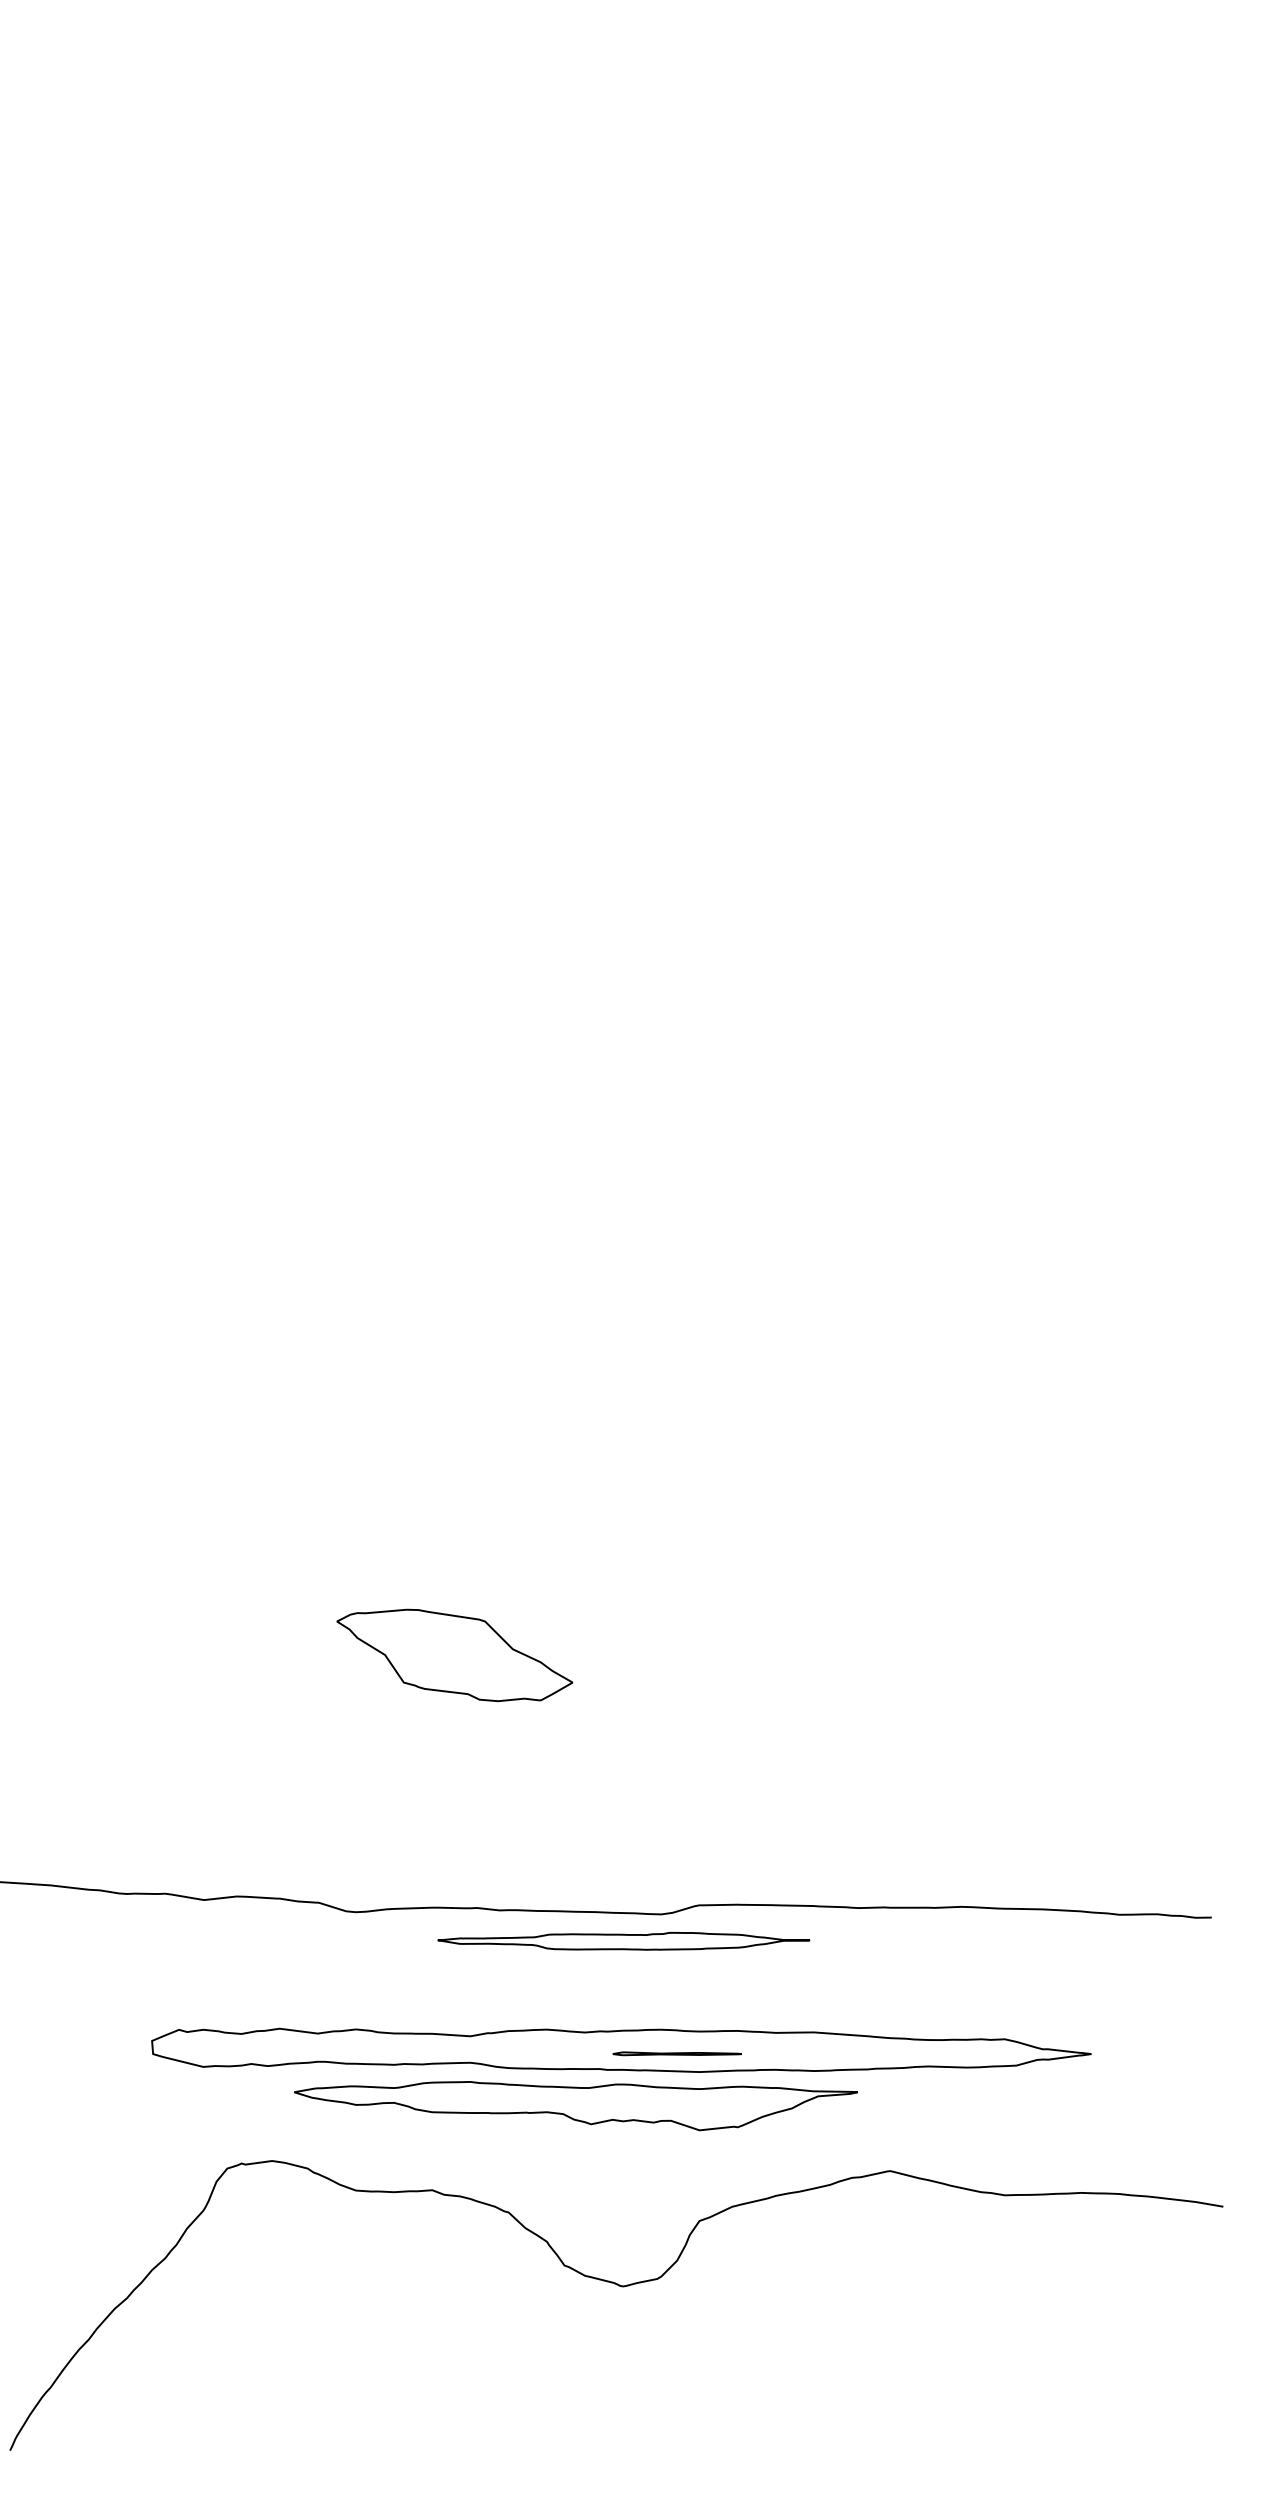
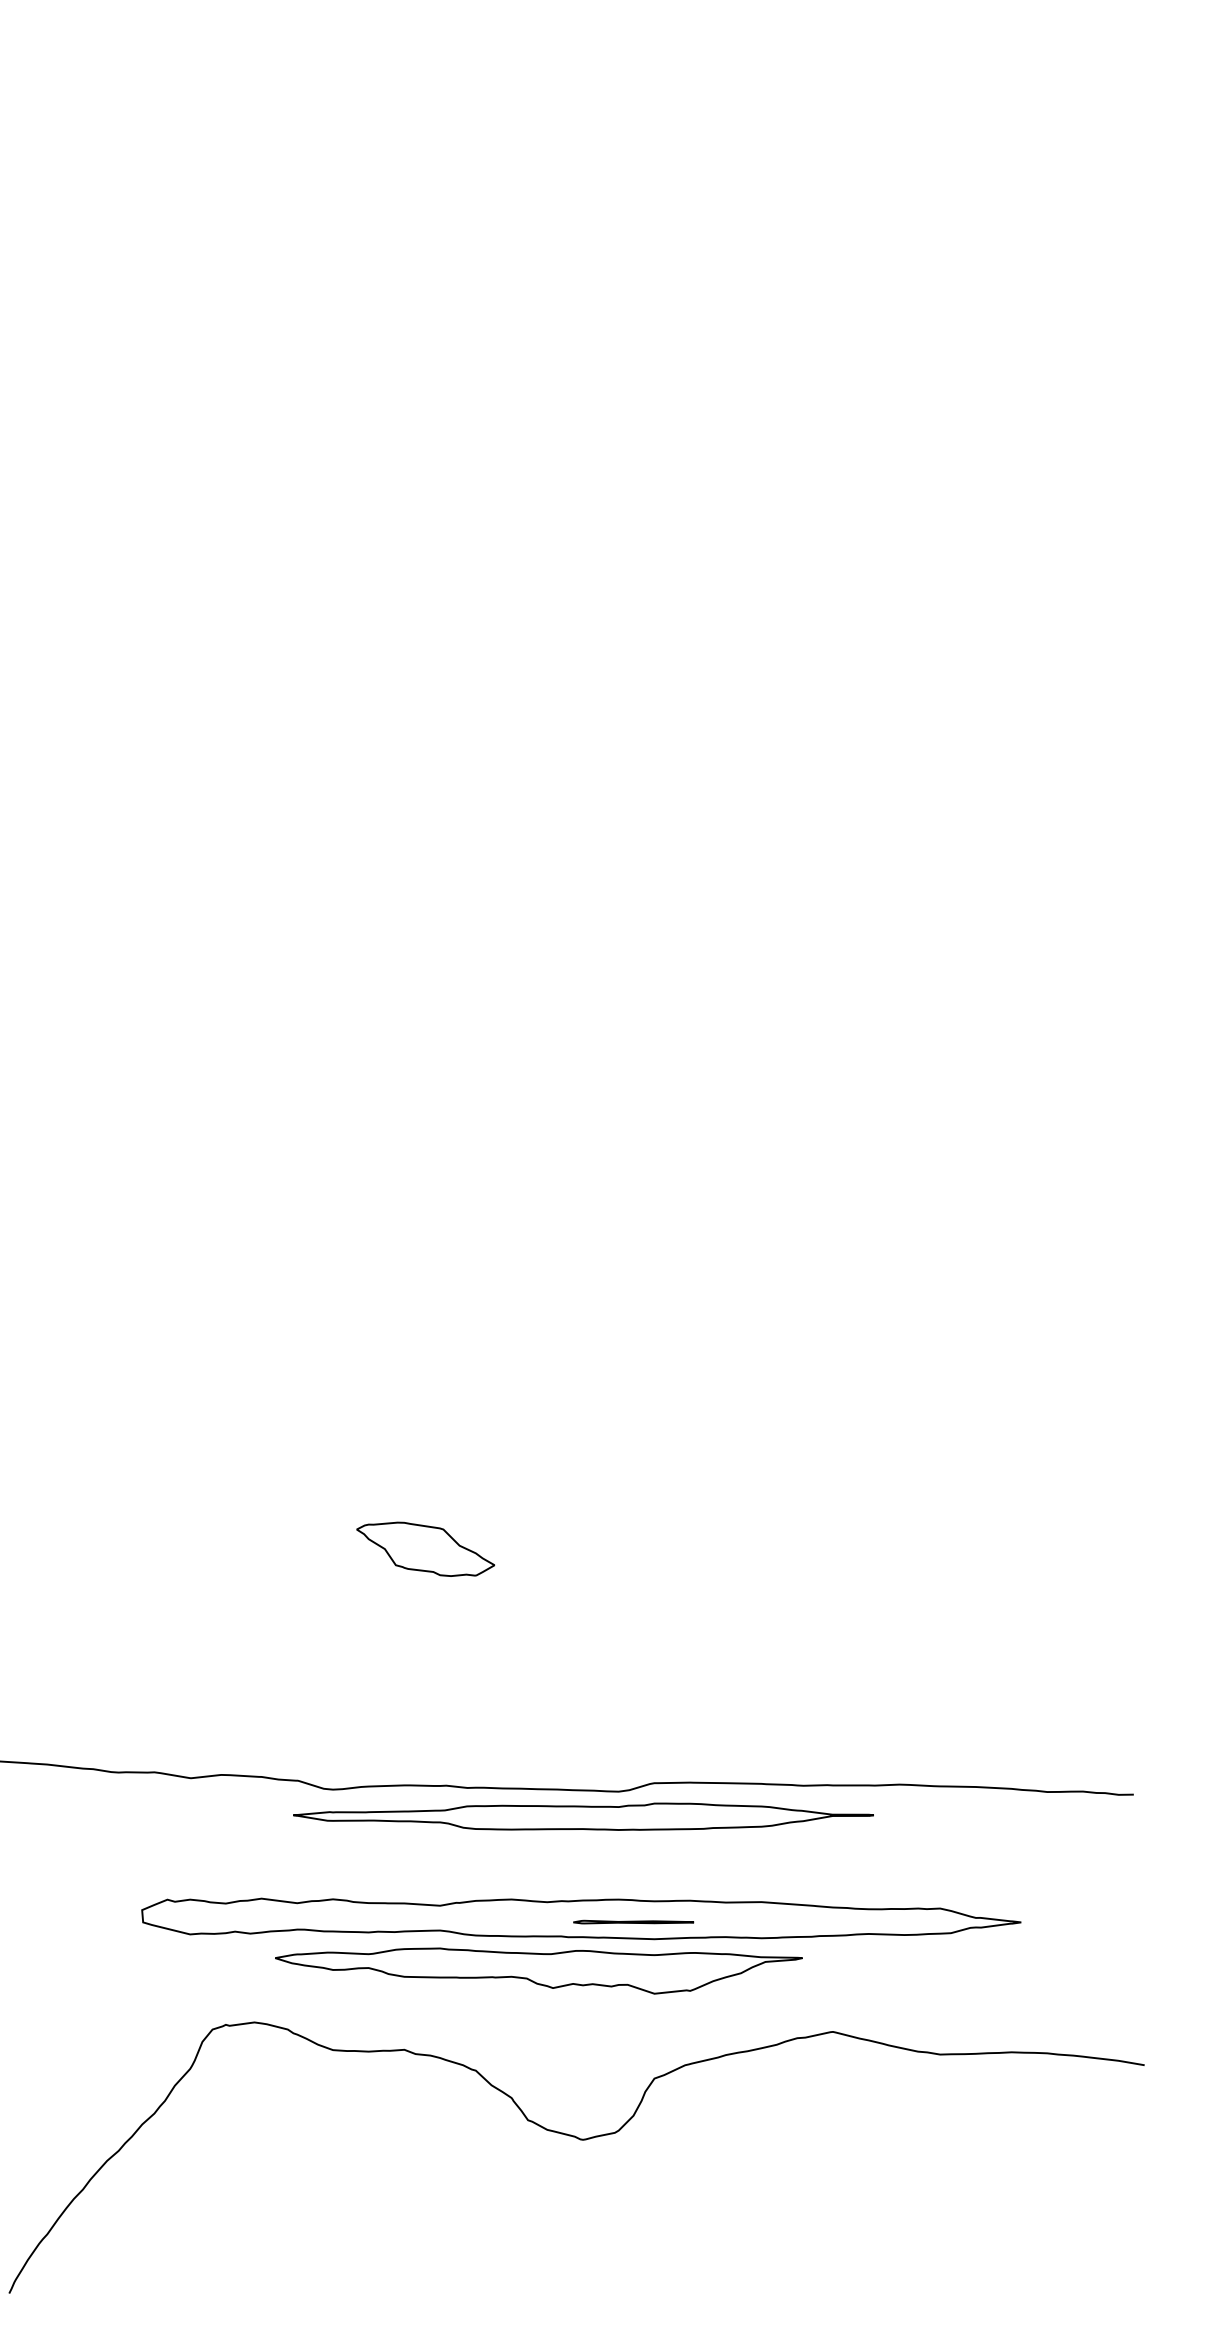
part: (455, 1655) -> (426, 1549), size x0.62
part: (623, 1941) -> (583, 1817), size x1.67

